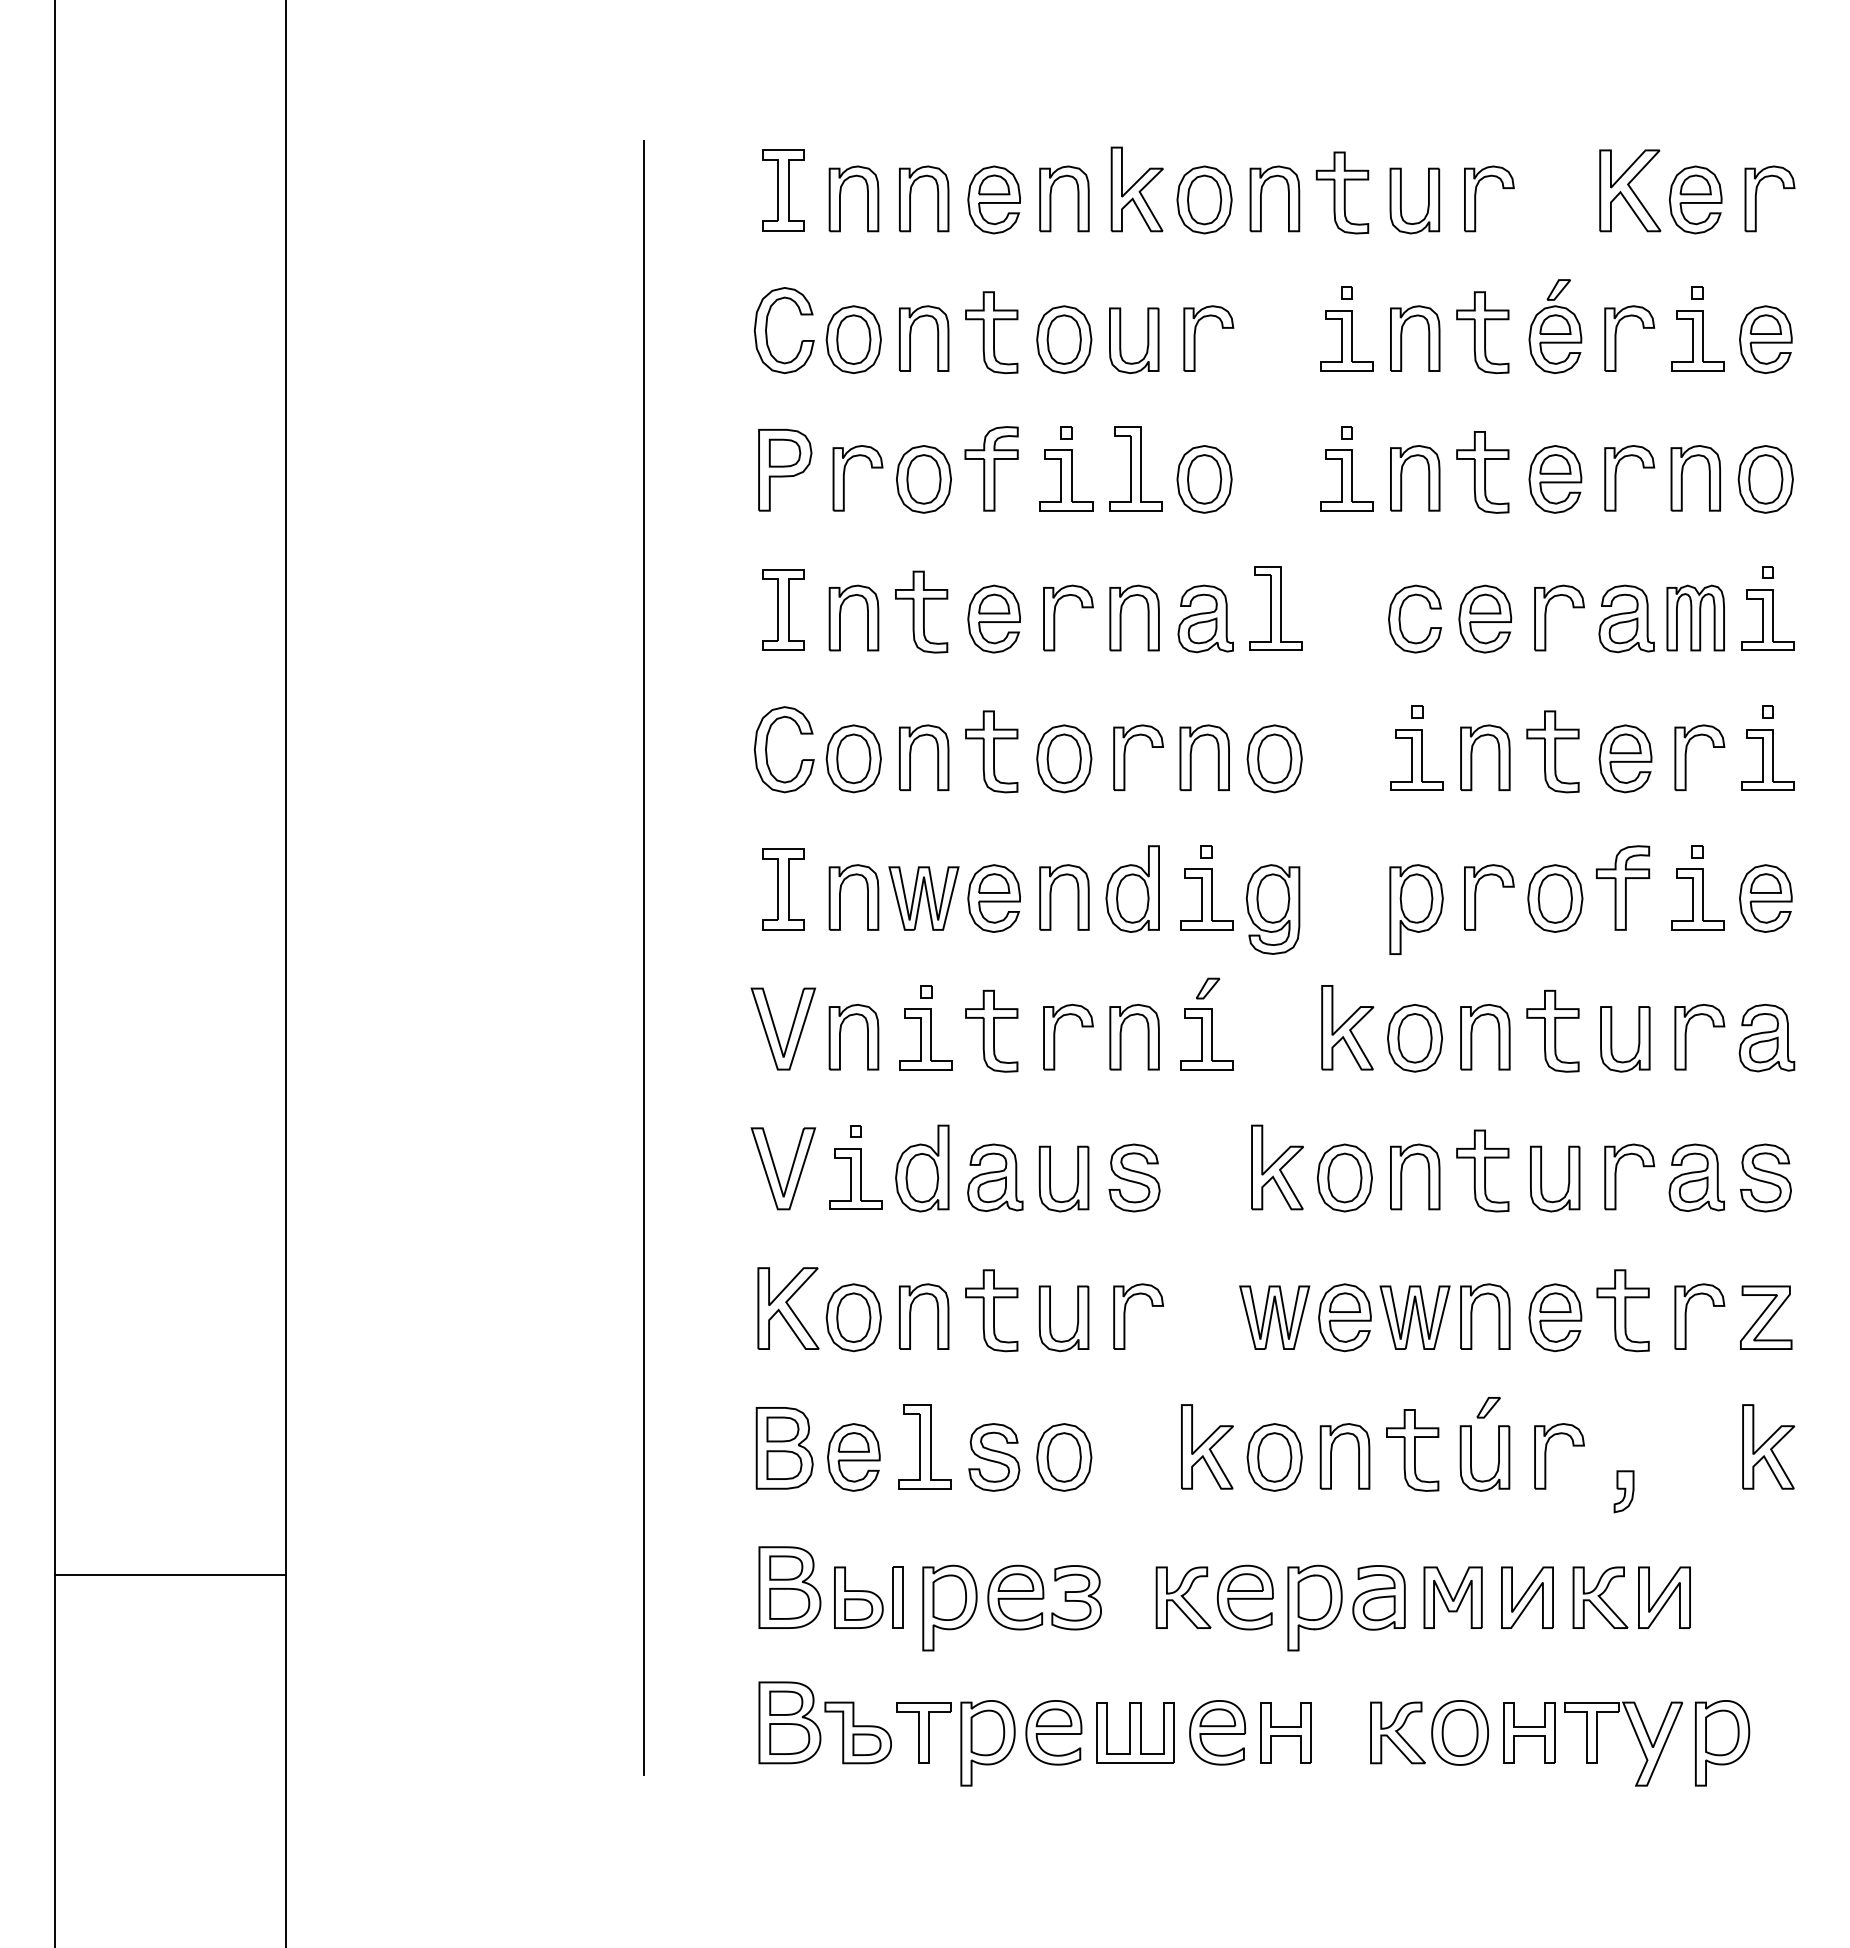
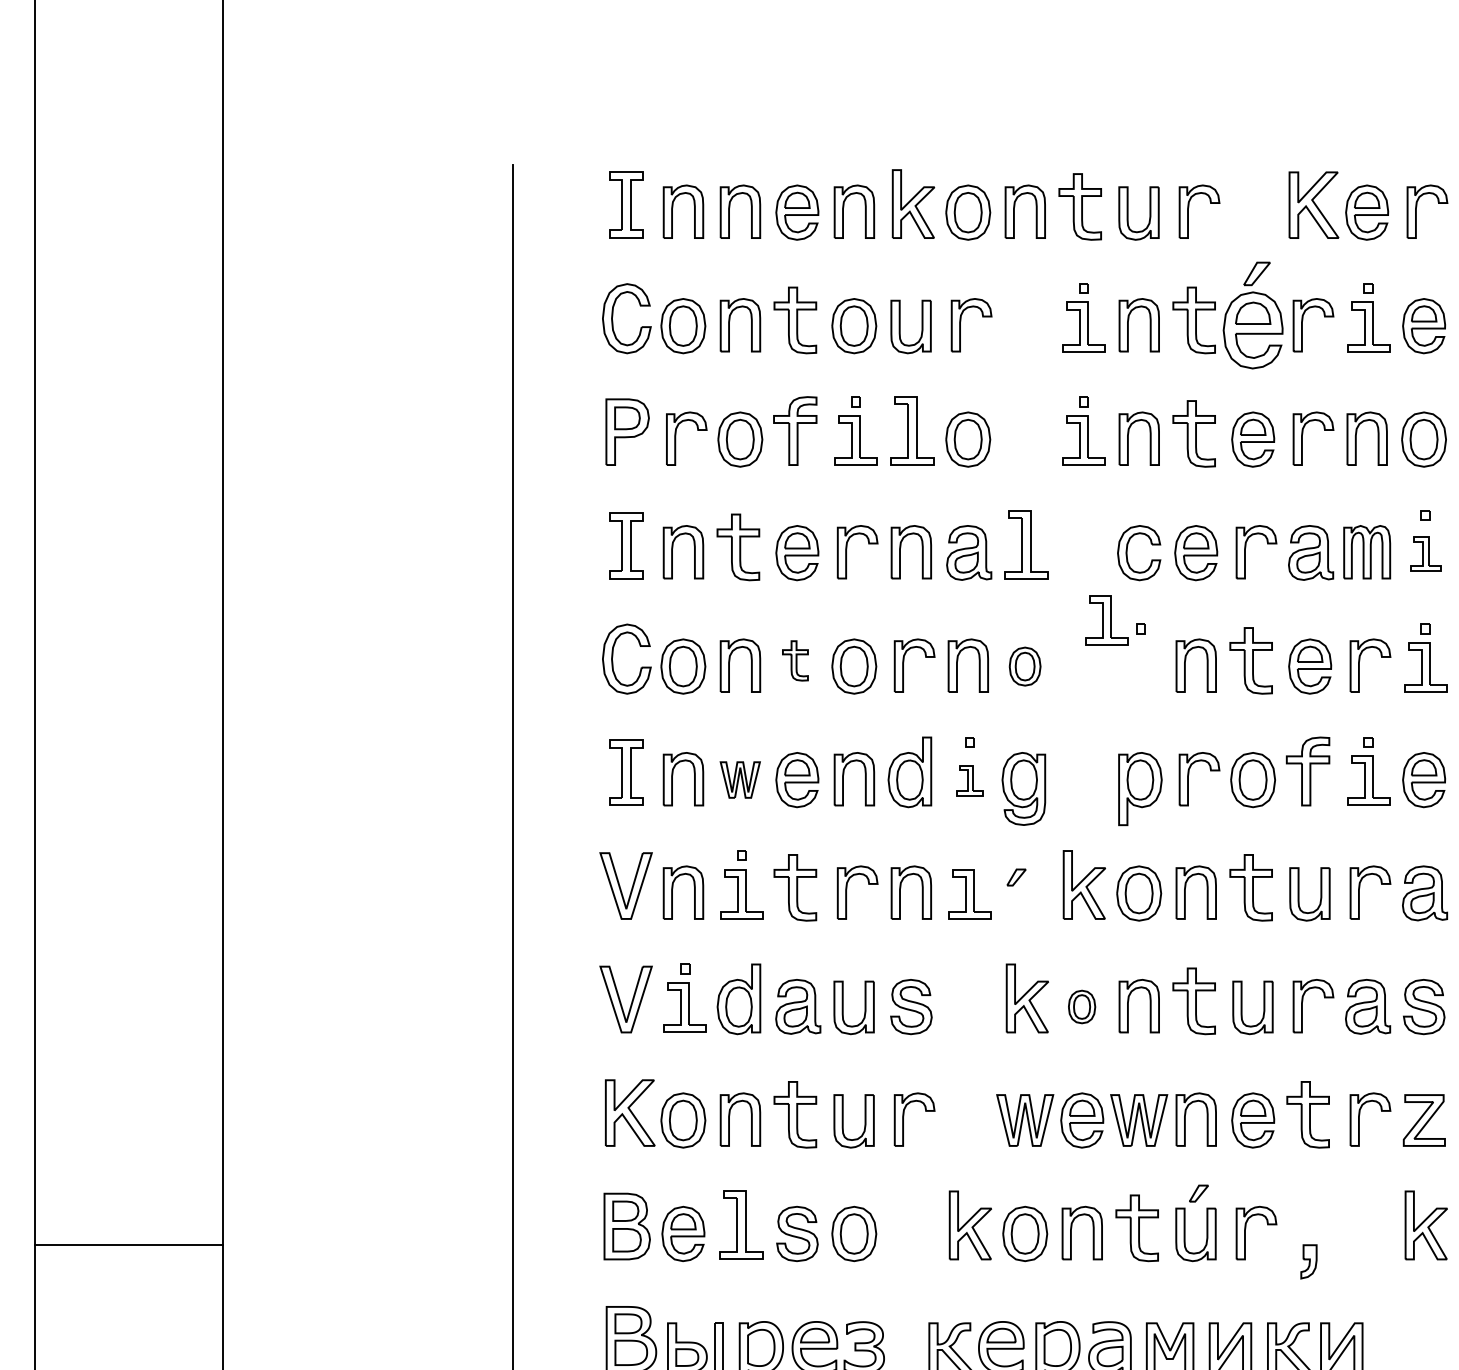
part: (1555, 326) -> (1253, 315), size x1.4
part: (1767, 619) -> (1425, 553), size x0.7
part: (991, 751) -> (795, 660), size x0.6
part: (1274, 758) -> (1025, 666), size x0.7
part: (1416, 759) -> (1106, 619), moved
part: (923, 898) -> (739, 779), size x0.7
part: (1206, 899) -> (969, 780), size x0.6
part: (1208, 988) -> (1016, 877), moved
part: (1344, 1177) -> (1081, 1006), size x0.6
line: (170, 1574) -> (128, 1244), moved

